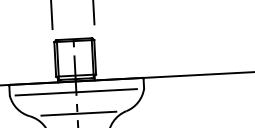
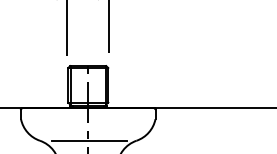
line: (76, 92) -> (87, 119), removed

